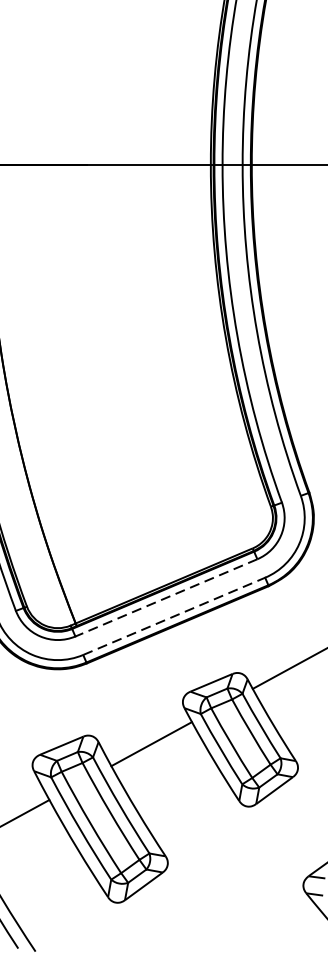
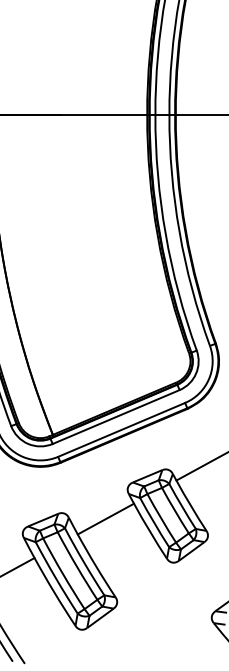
line: (166, 598) -> (116, 417), dashed -> solid
line: (174, 615) -> (121, 429), dashed -> solid

